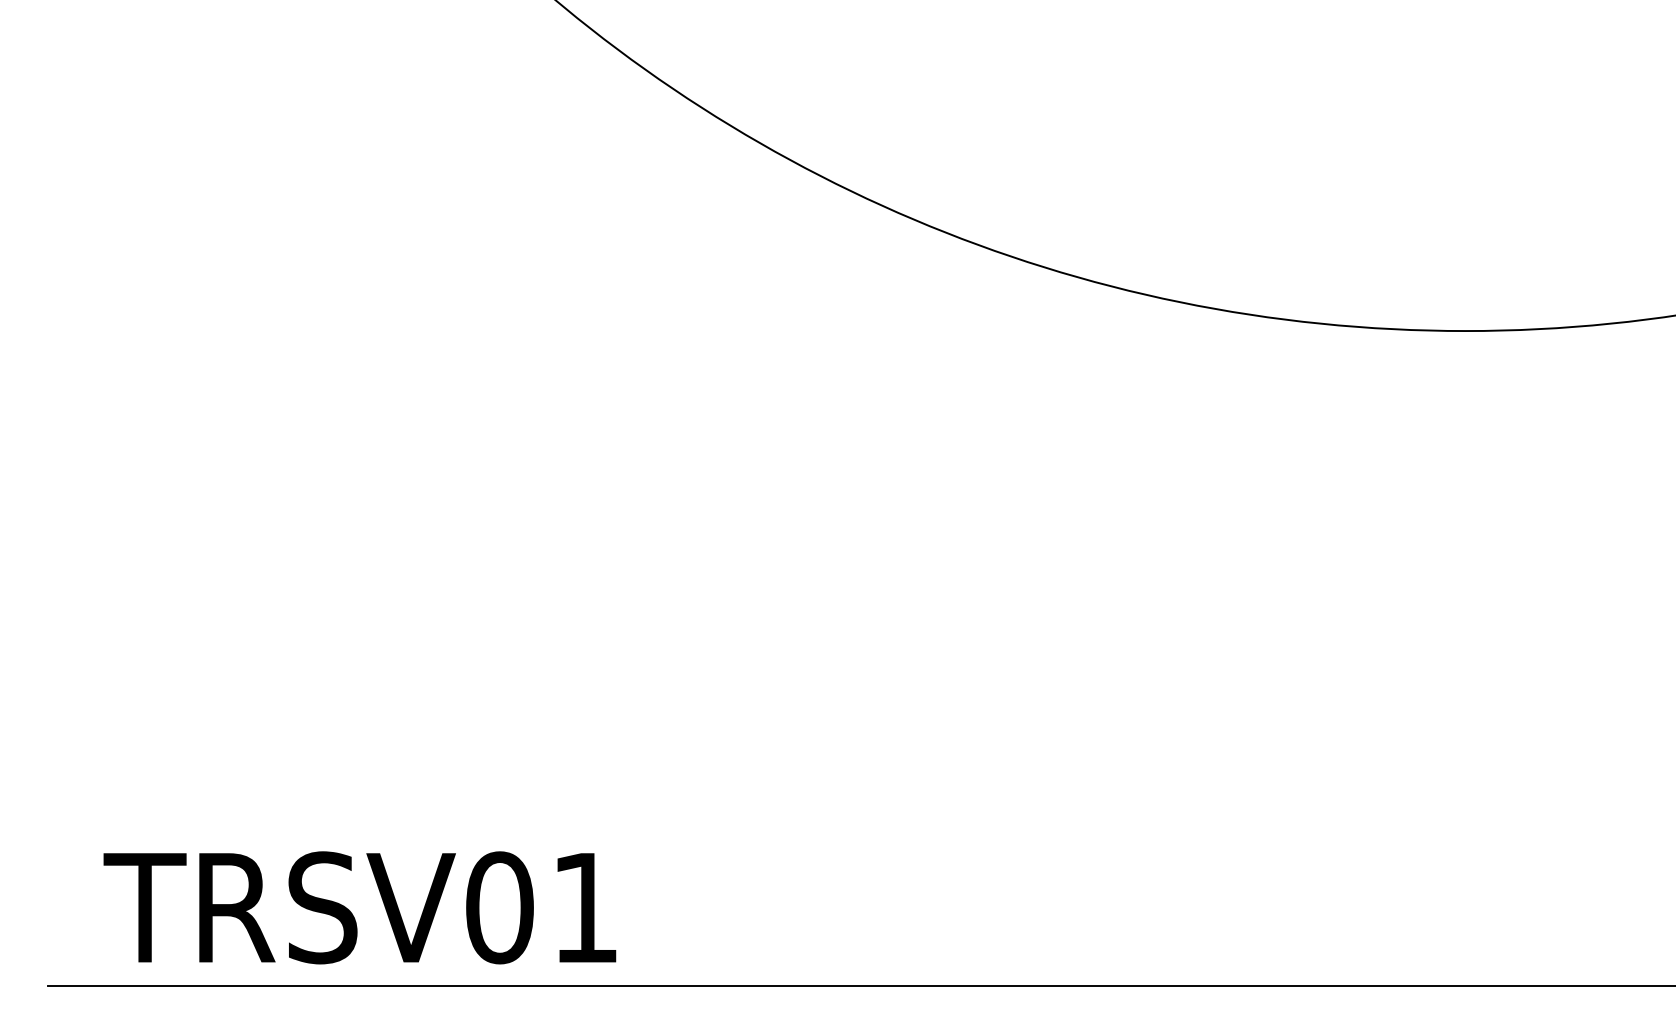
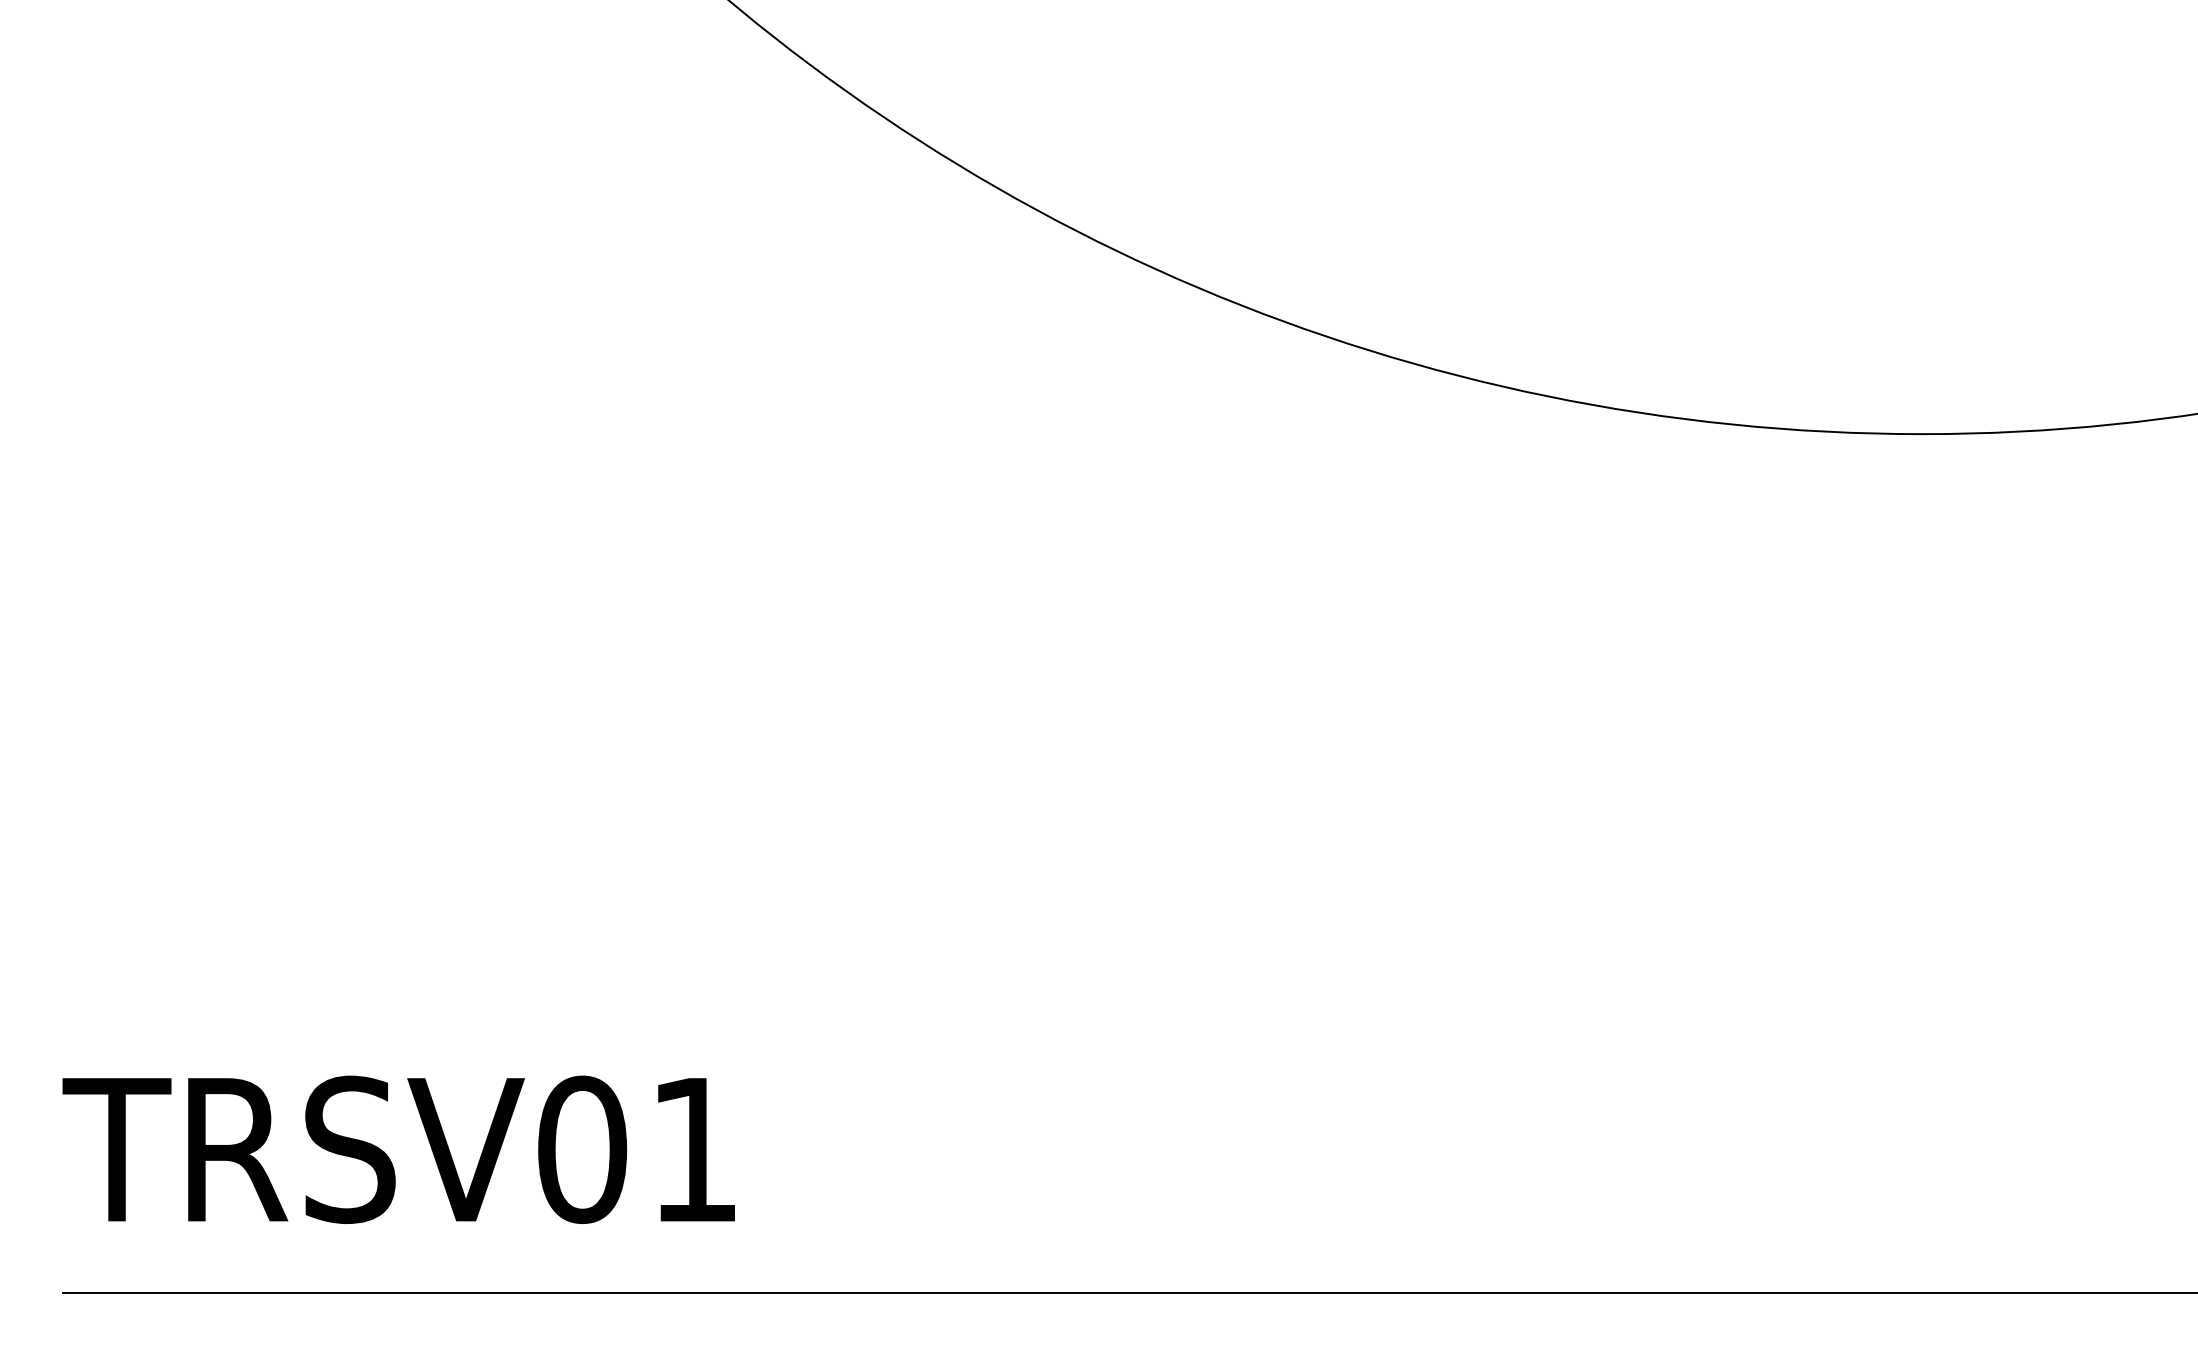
text: (359, 907) -> (398, 1149), moved

